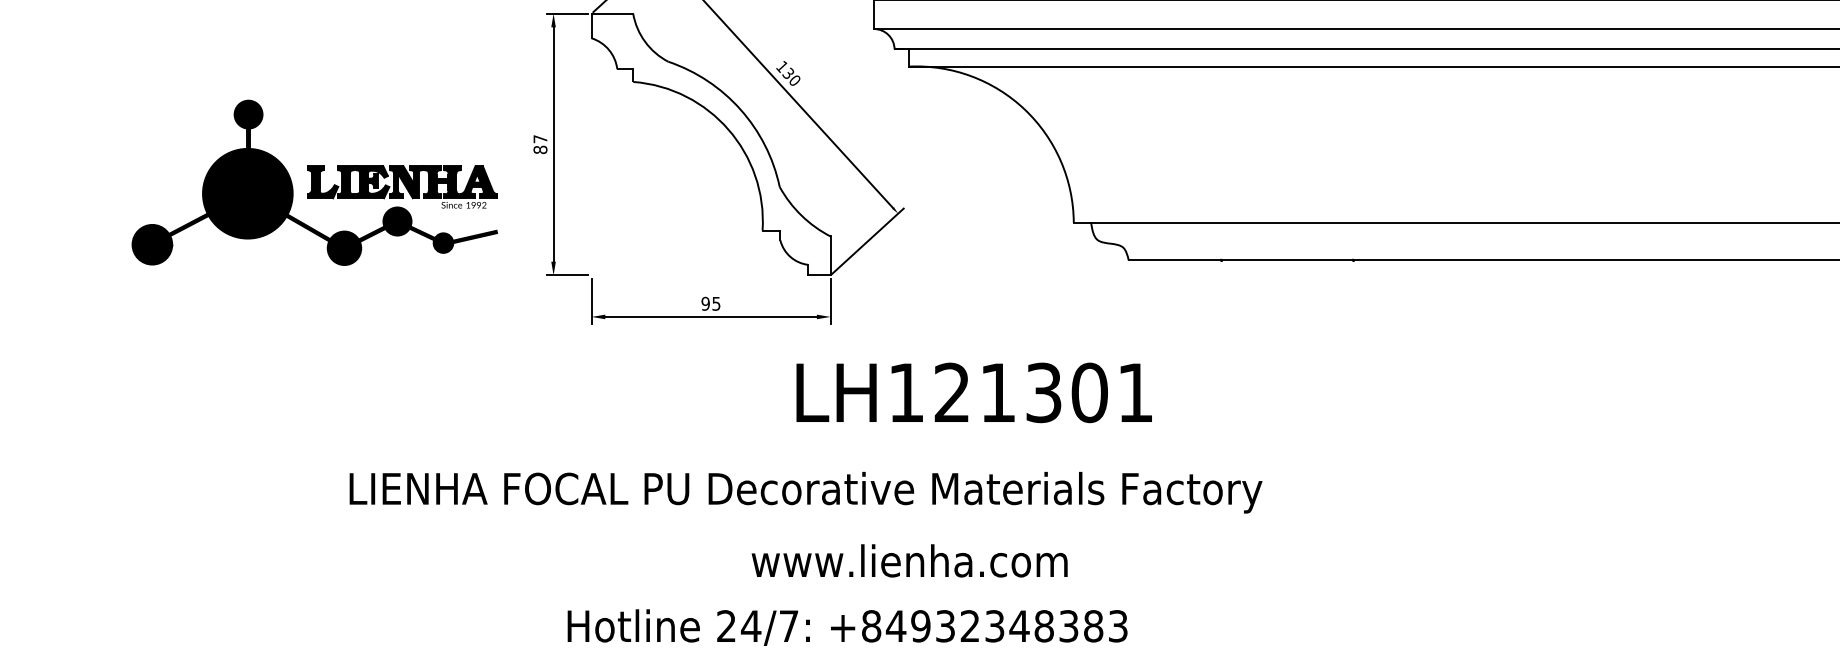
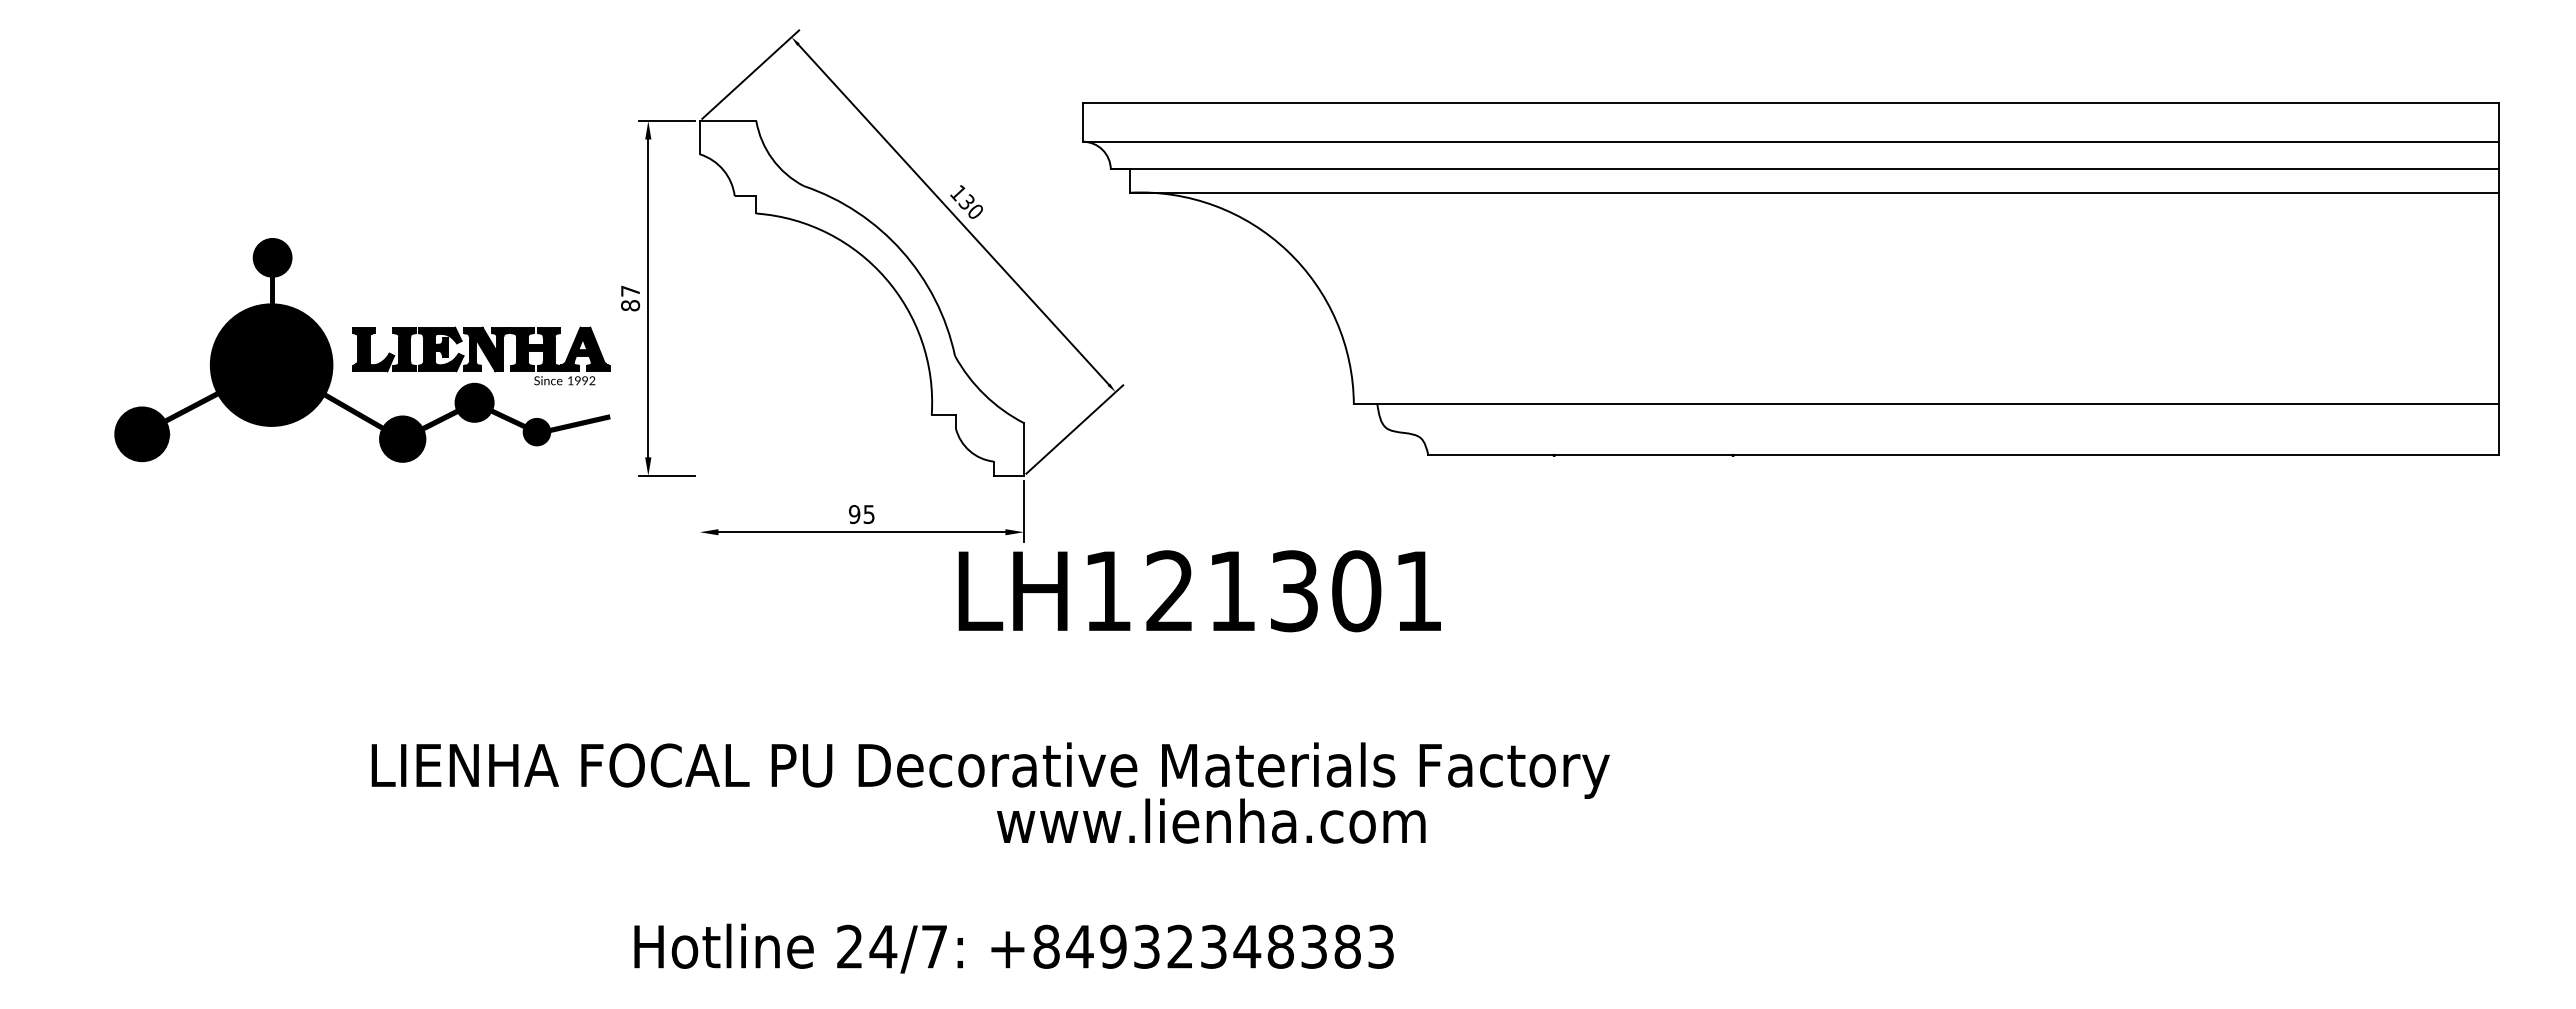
part: (314, 182) -> (362, 350), moved
line: (591, 300) -> (699, 510), removed
text: (973, 393) -> (1199, 591), moved
text: (909, 560) -> (1211, 820), moved
text: (847, 627) -> (1013, 948), moved

